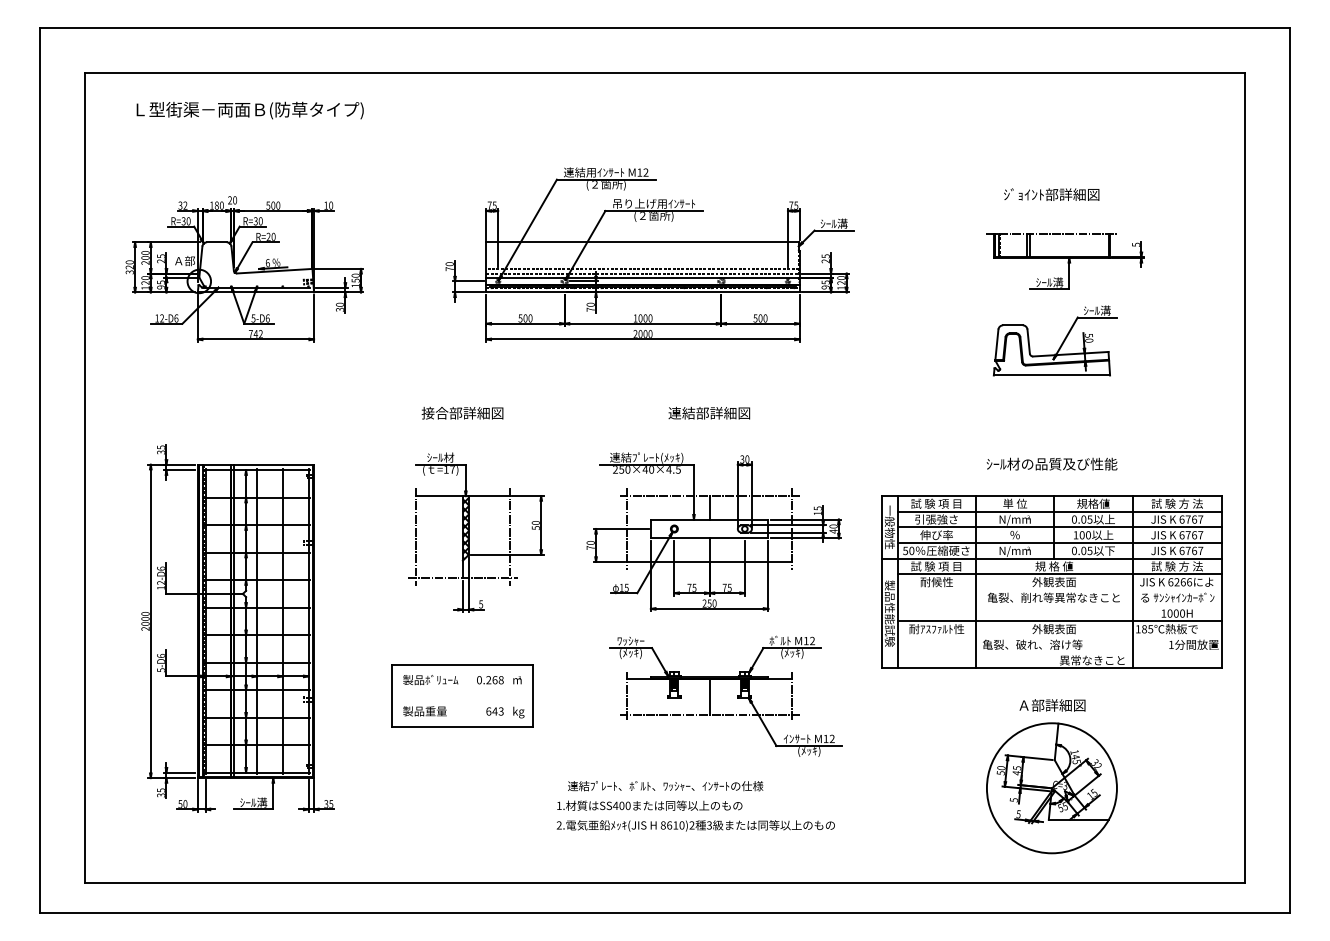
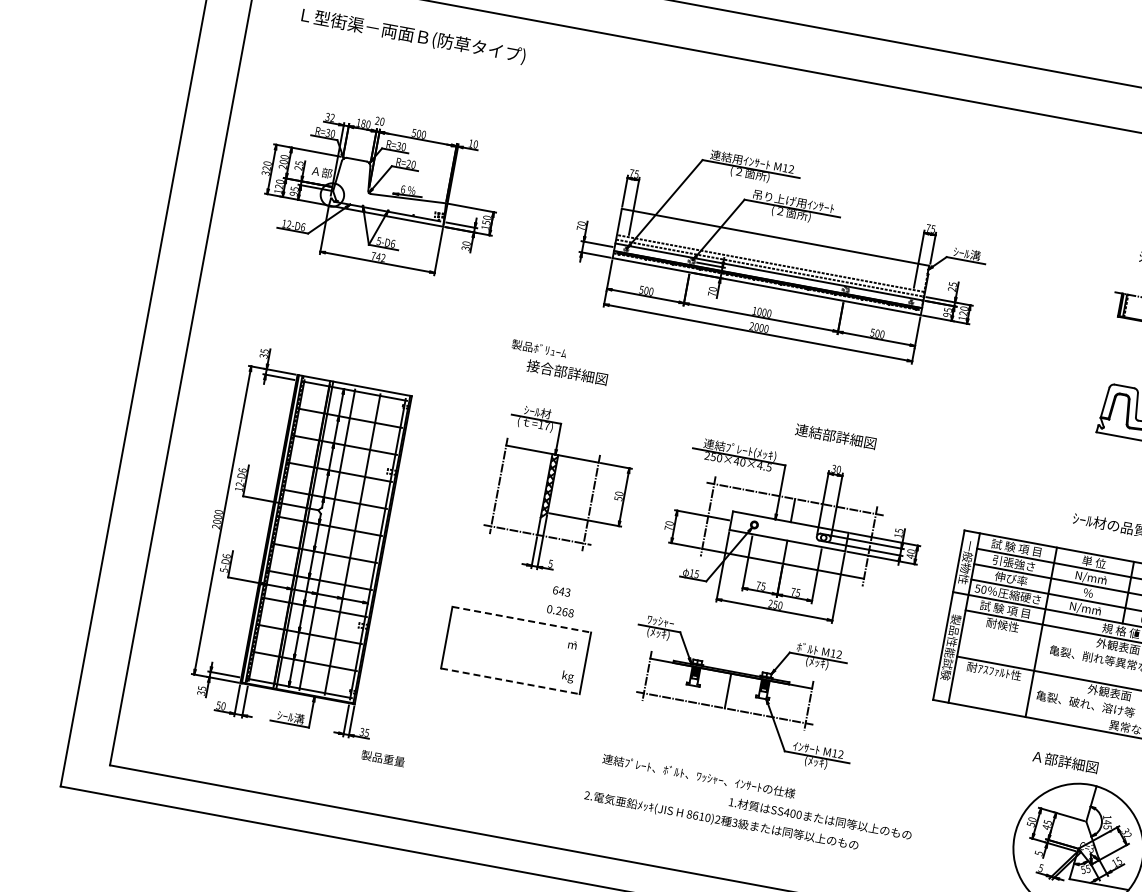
text: (709, 412) -> (836, 435), moved
line: (462, 664) -> (521, 619), solid -> dashed
text: (430, 680) -> (538, 349), moved
text: (490, 680) -> (560, 611), moved
part: (737, 695) -> (755, 694), moved
text: (1052, 705) -> (1065, 762), moved
text: (424, 711) -> (382, 758), moved
text: (494, 711) -> (561, 591), moved
line: (462, 727) -> (509, 681), solid -> dashed
text: (649, 805) -> (820, 818), moved

